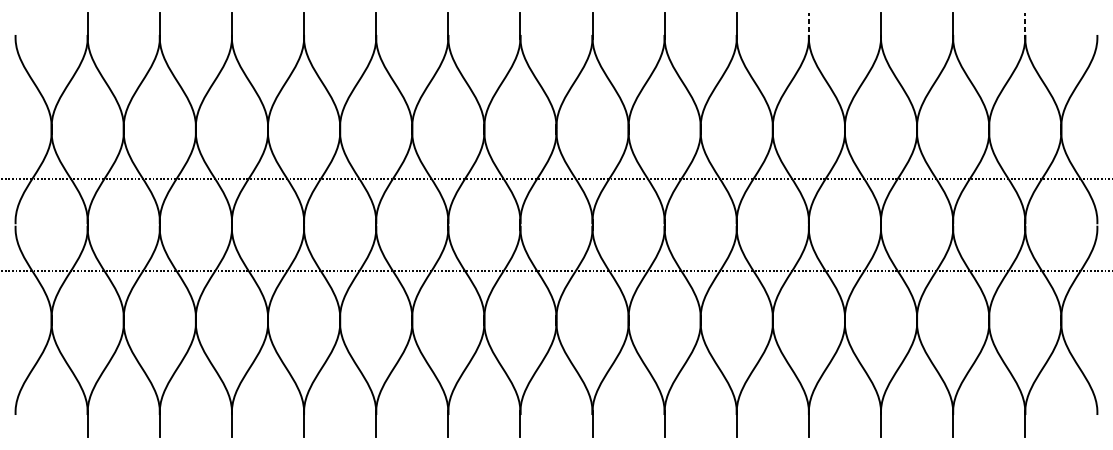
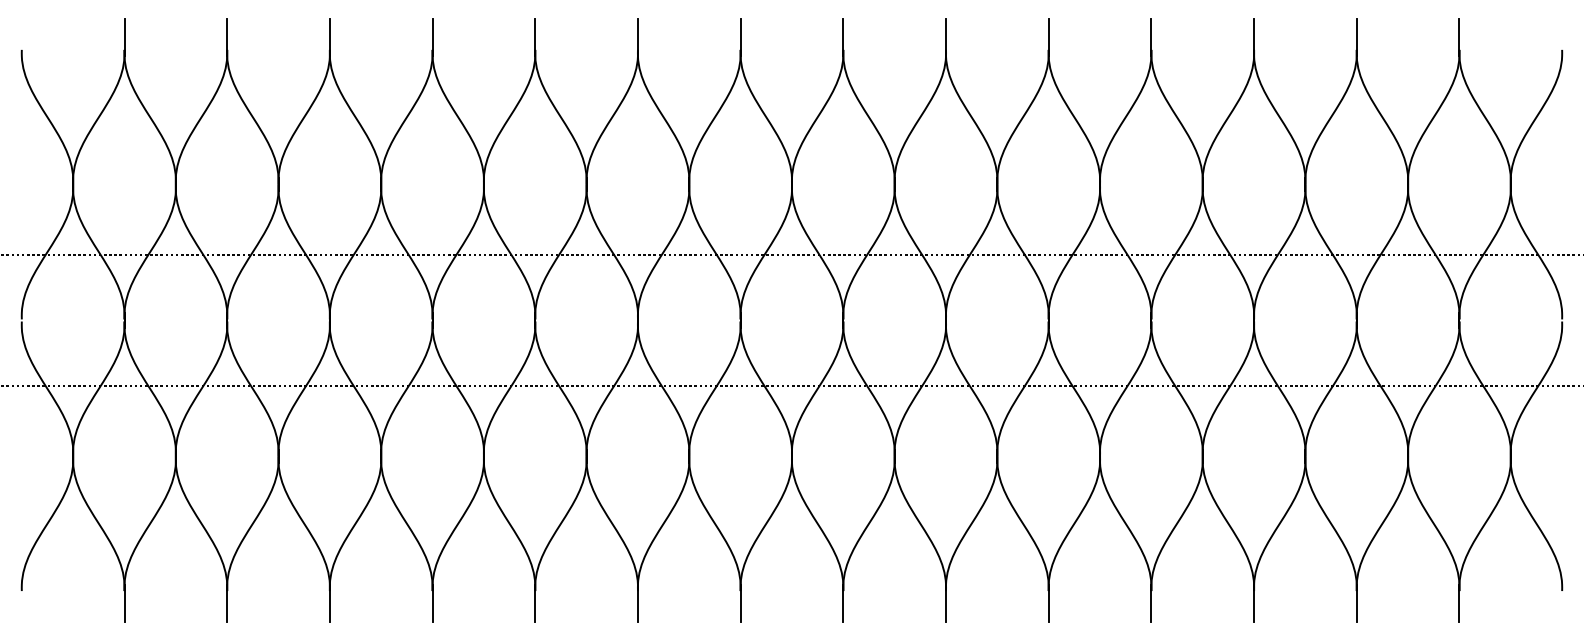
line: (808, 26) -> (1151, 37), dashed -> solid
line: (1025, 26) -> (1459, 37), dashed -> solid

